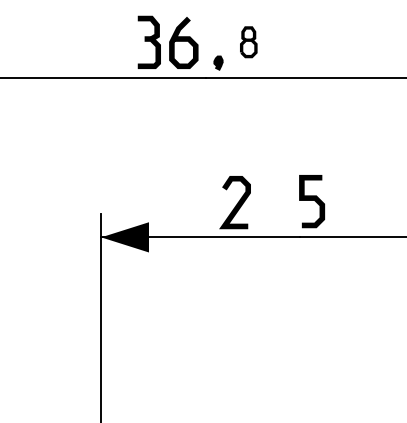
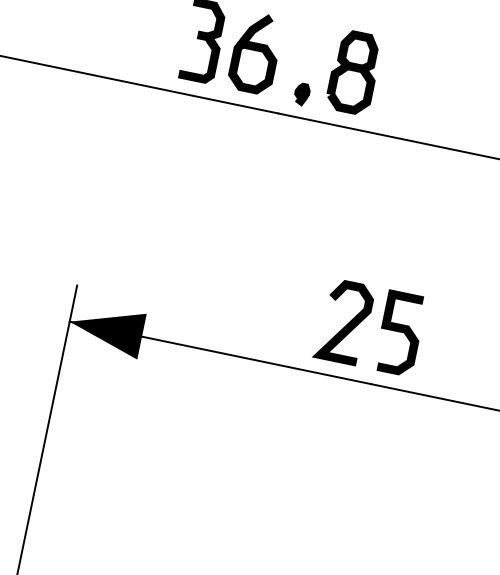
part: (248, 41) -> (354, 71), size x1.67
curve: (236, 204) -> (345, 325), moved

